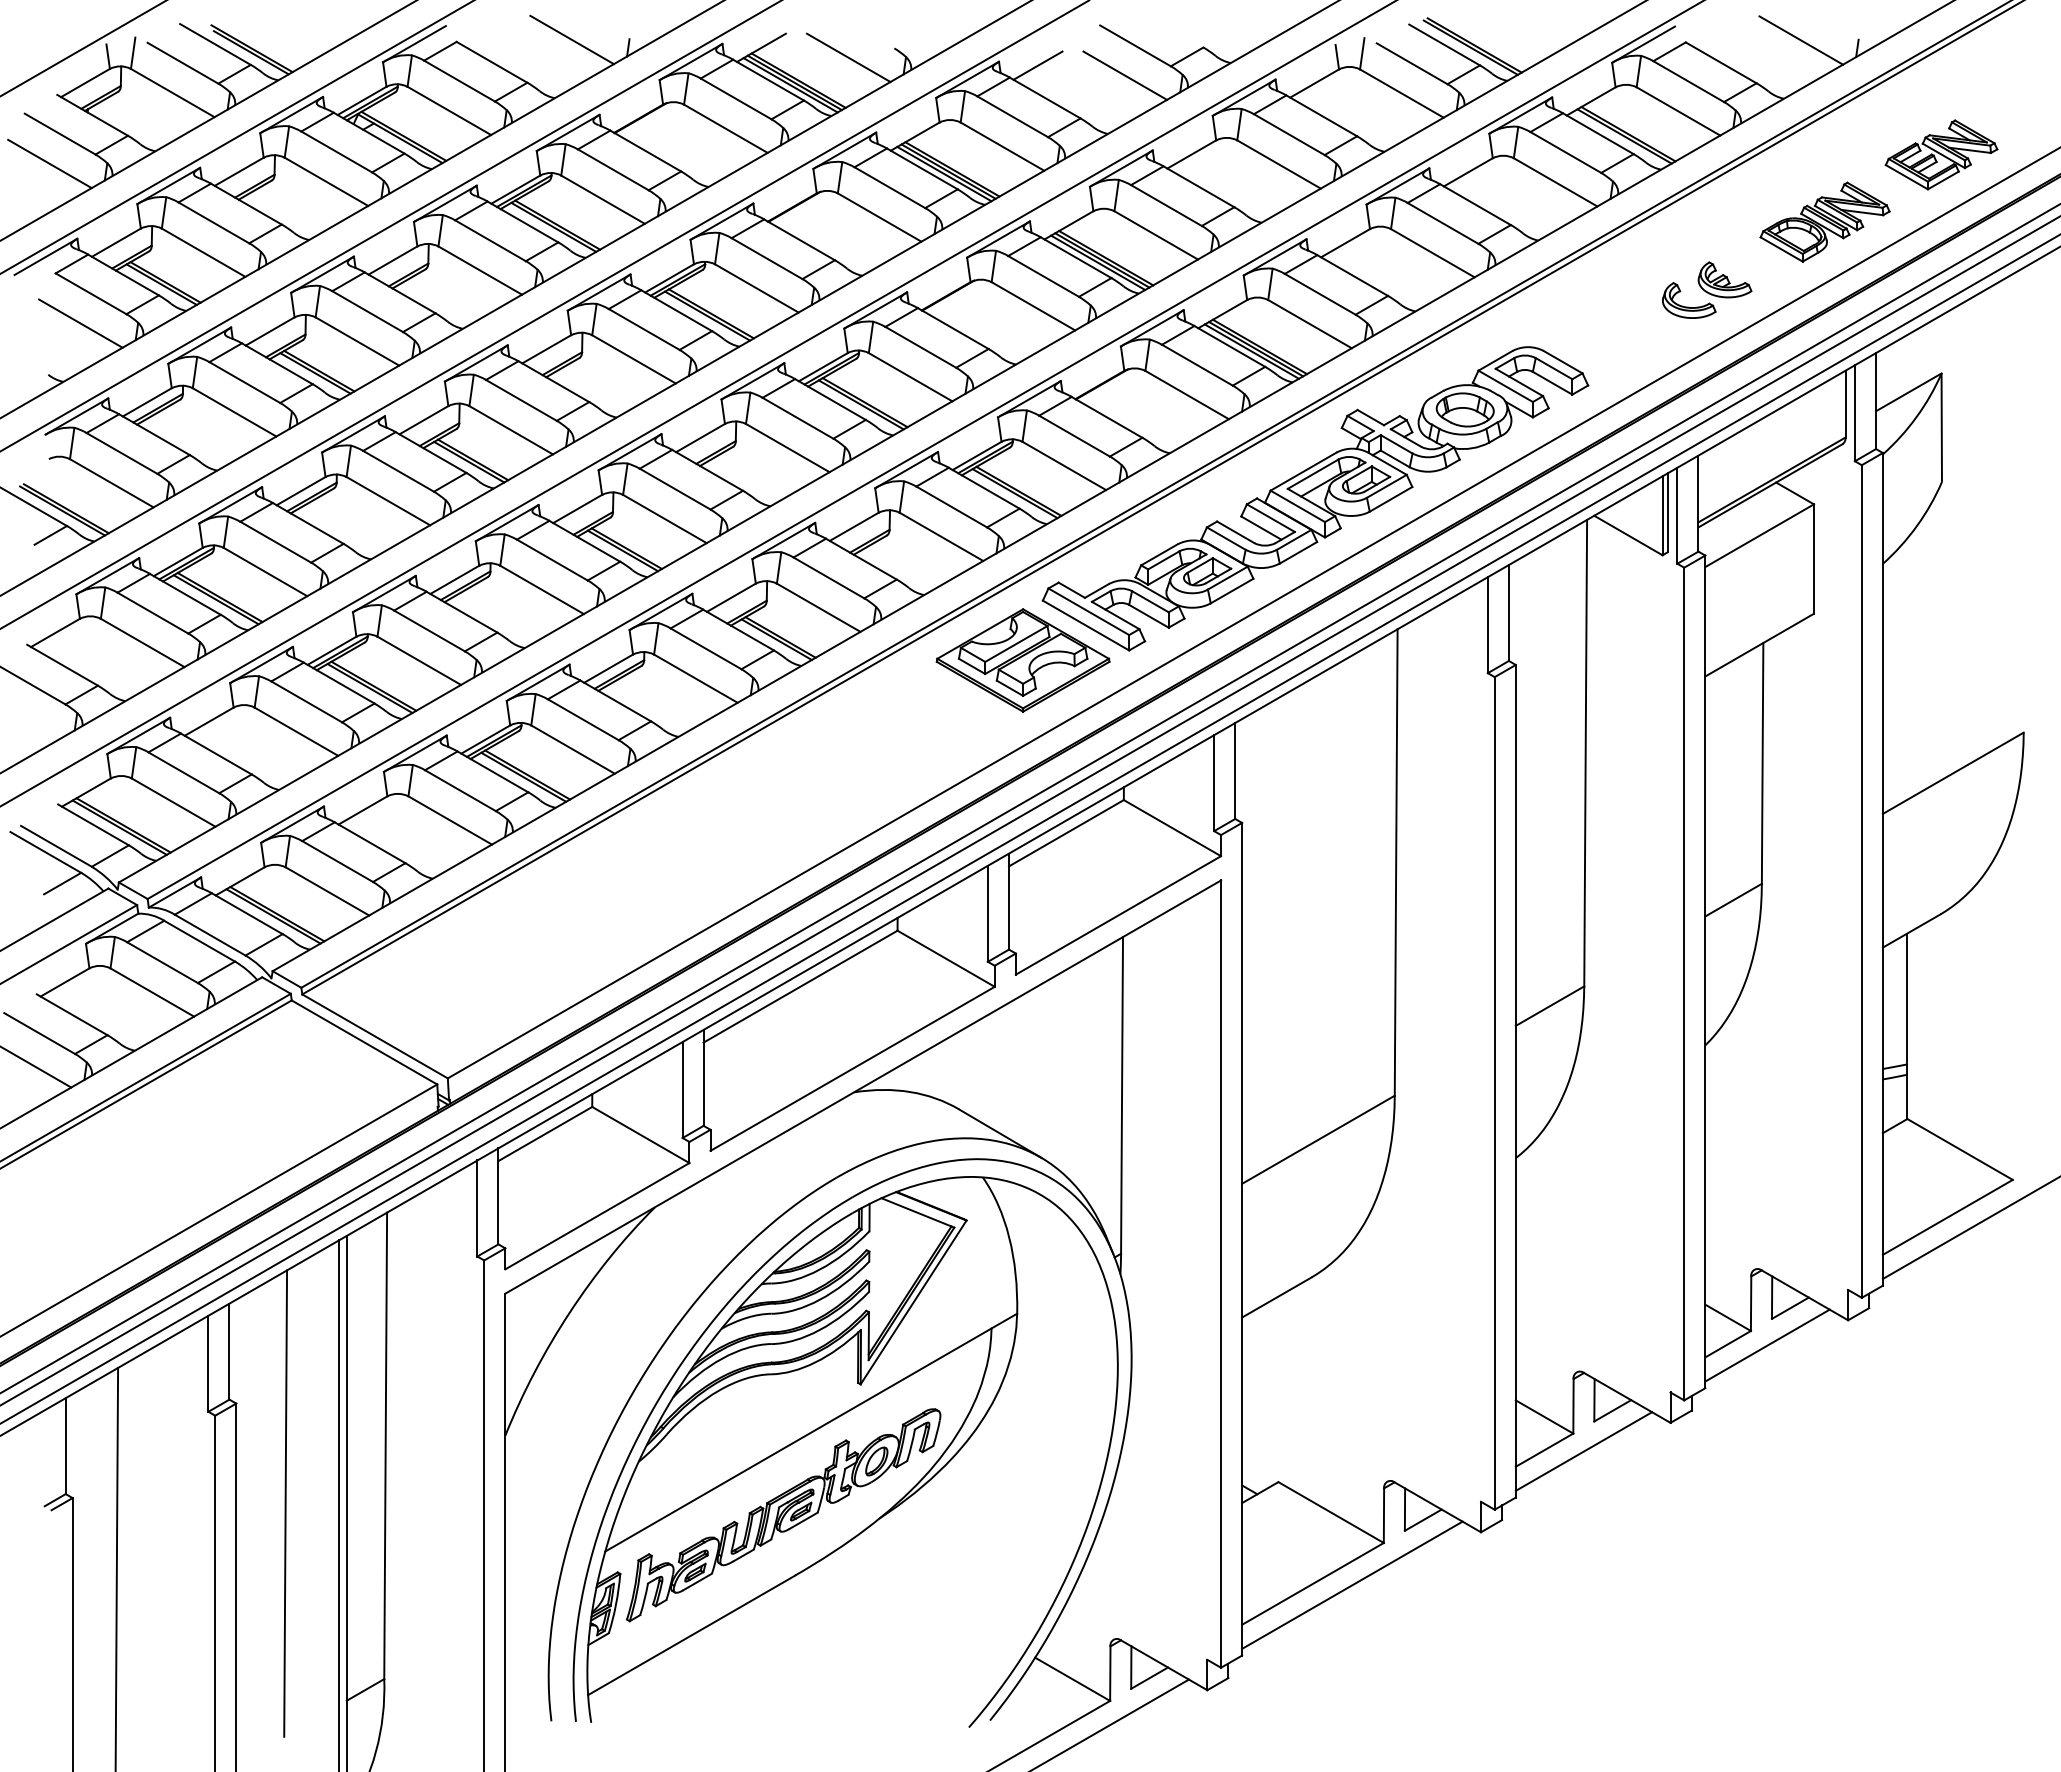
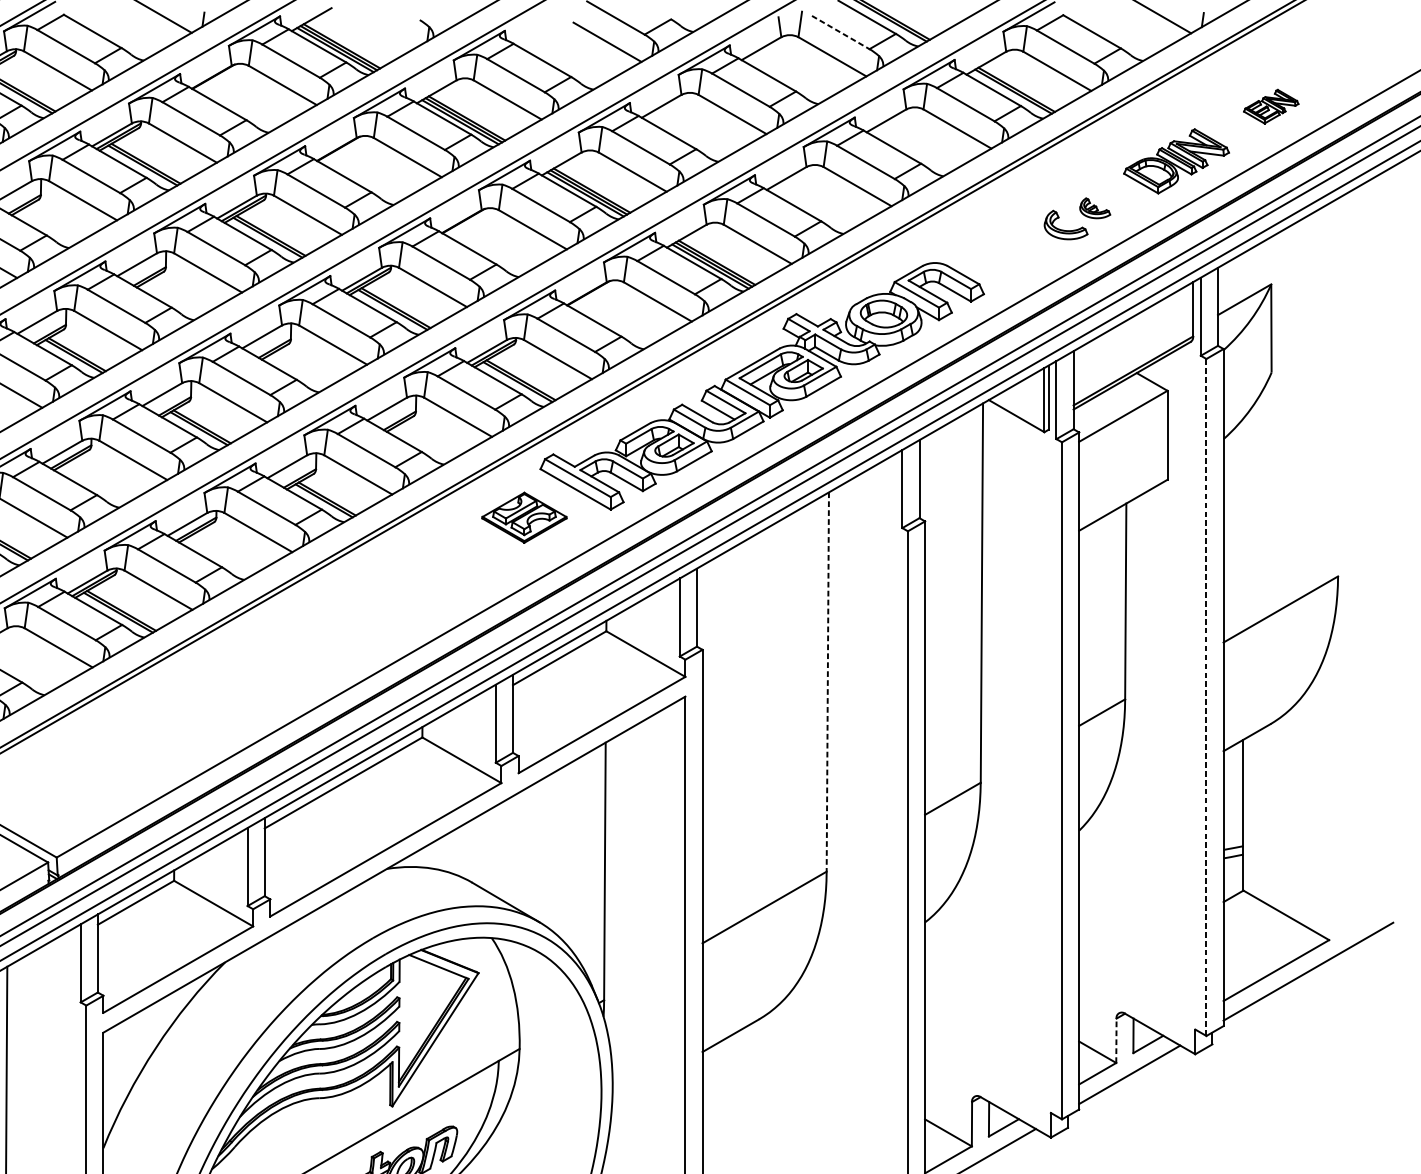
line: (848, 57) -> (382, 27), removed
line: (1412, 63) -> (841, 32), solid -> dashed
line: (1037, 65) -> (536, 33), removed
part: (1941, 154) -> (1271, 106), size x0.6
part: (1724, 279) -> (1094, 207), size x0.7
part: (1022, 660) -> (523, 517), size x0.6
line: (1396, 862) -> (828, 682), solid -> dashed
line: (1861, 881) -> (1206, 697), solid -> dashed
line: (1751, 1303) -> (1116, 1040), solid -> dashed

